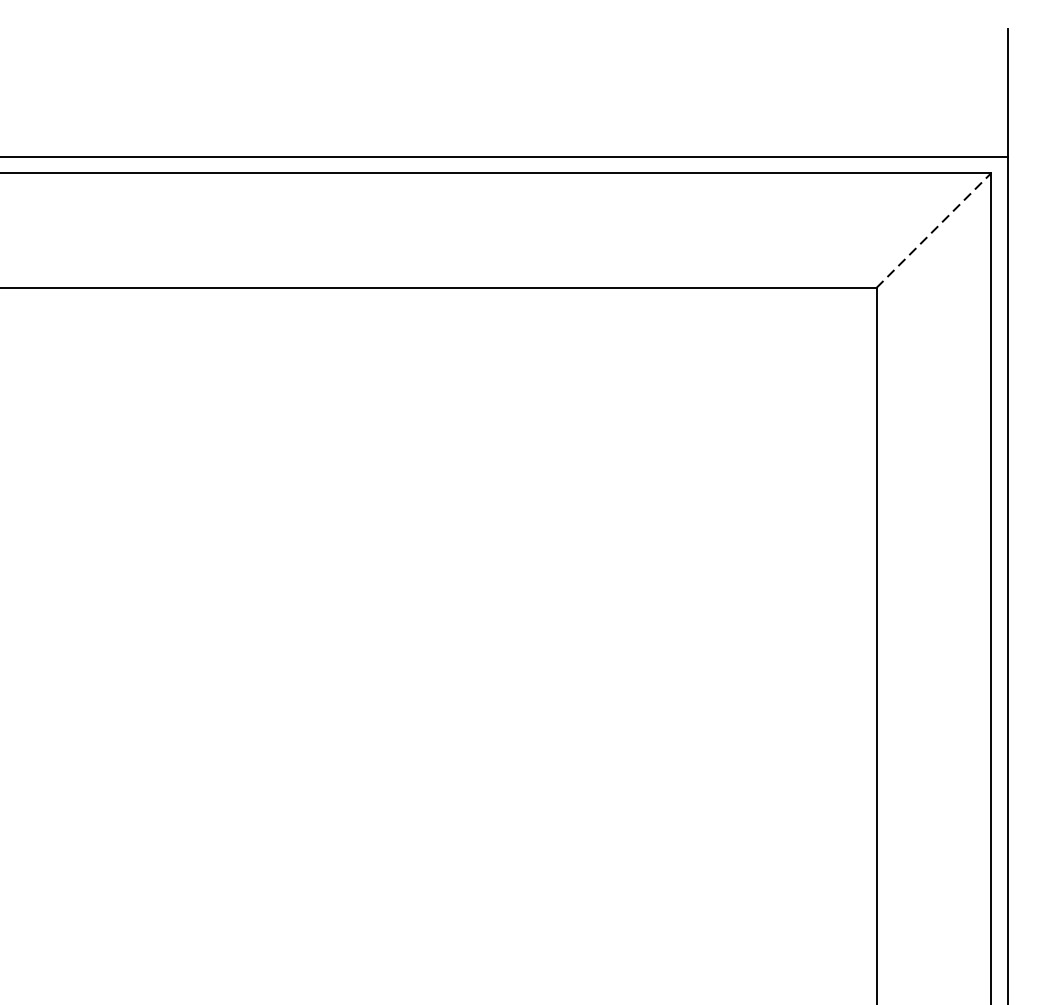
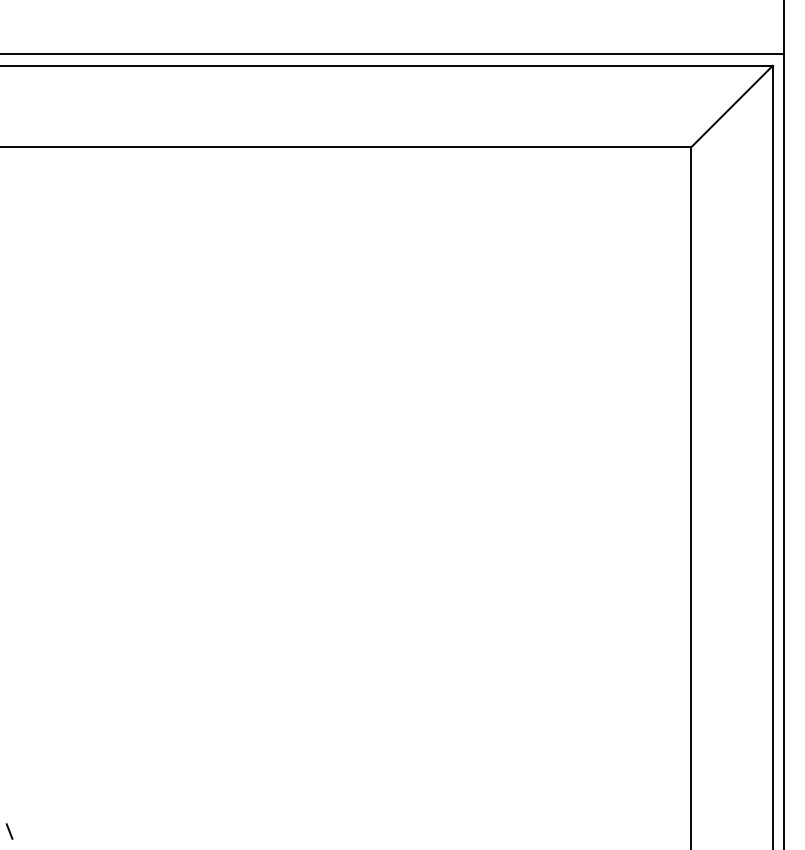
line: (933, 230) -> (731, 106), dashed -> solid

